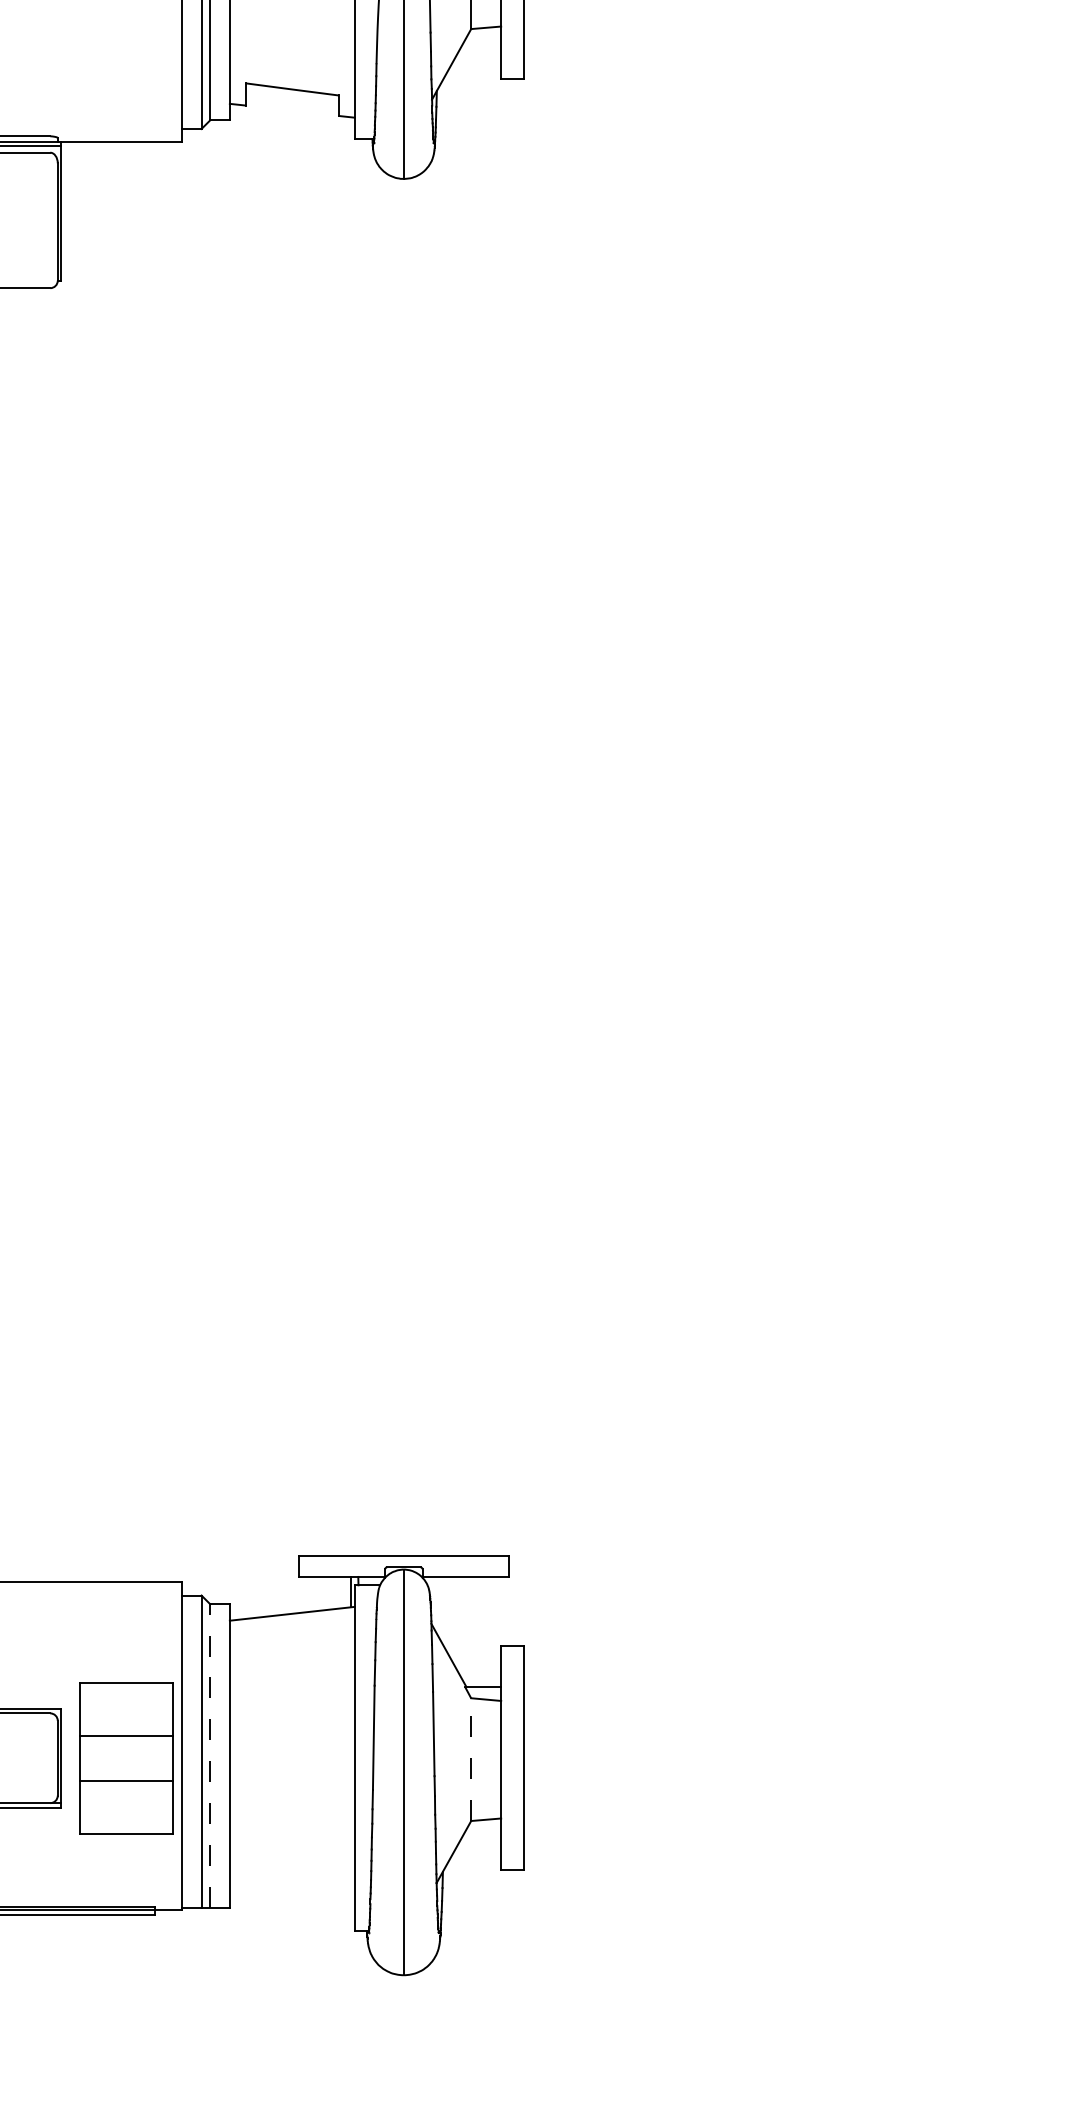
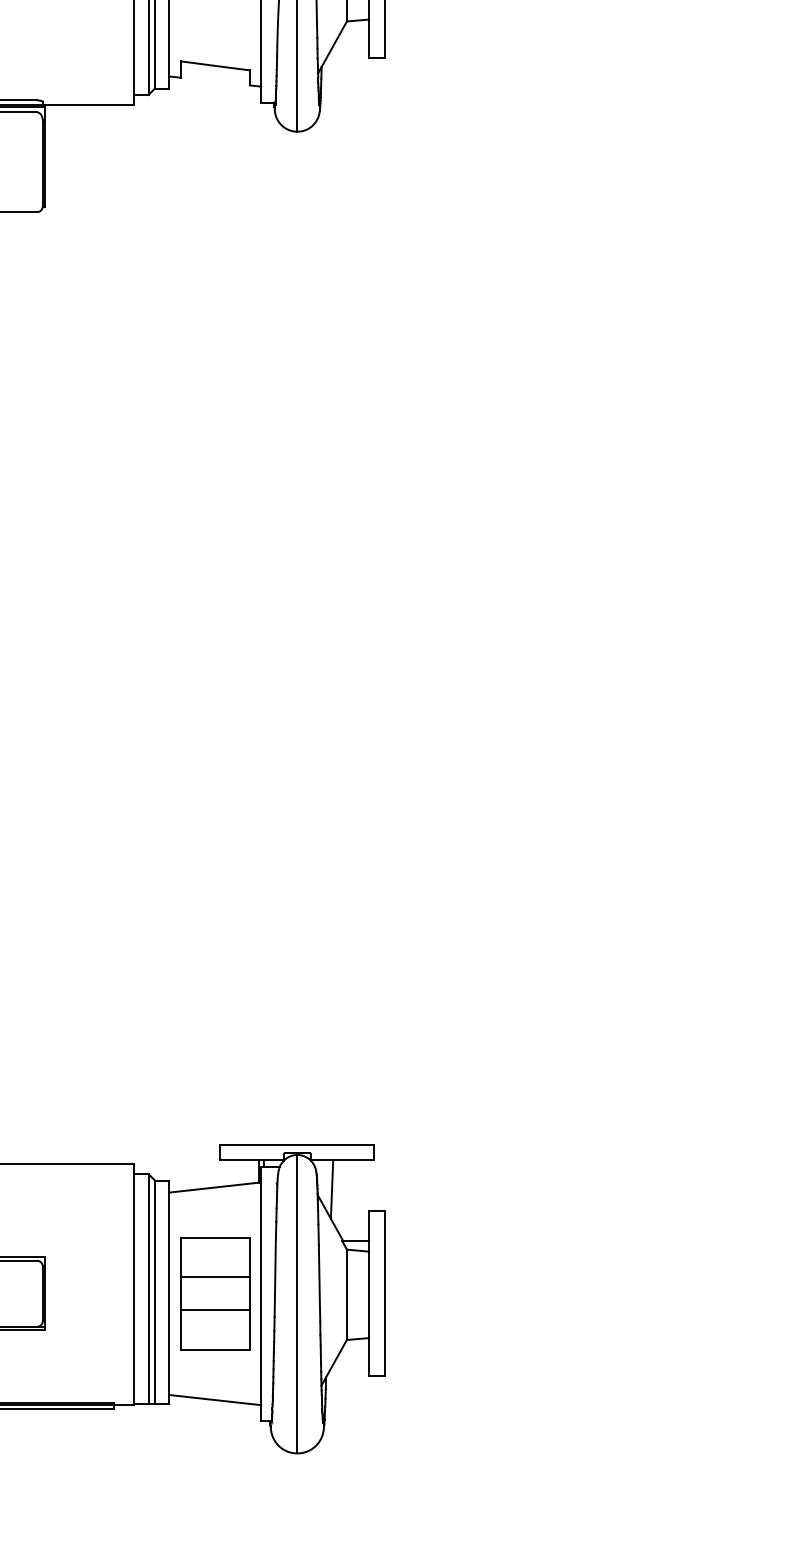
line: (450, 1616) -> (331, 1189), added
line: (210, 1756) -> (155, 1292), dashed -> solid
part: (126, 1758) -> (215, 1293), moved
line: (471, 1759) -> (347, 1294), dashed -> solid
line: (291, 1902) -> (214, 1399), added

